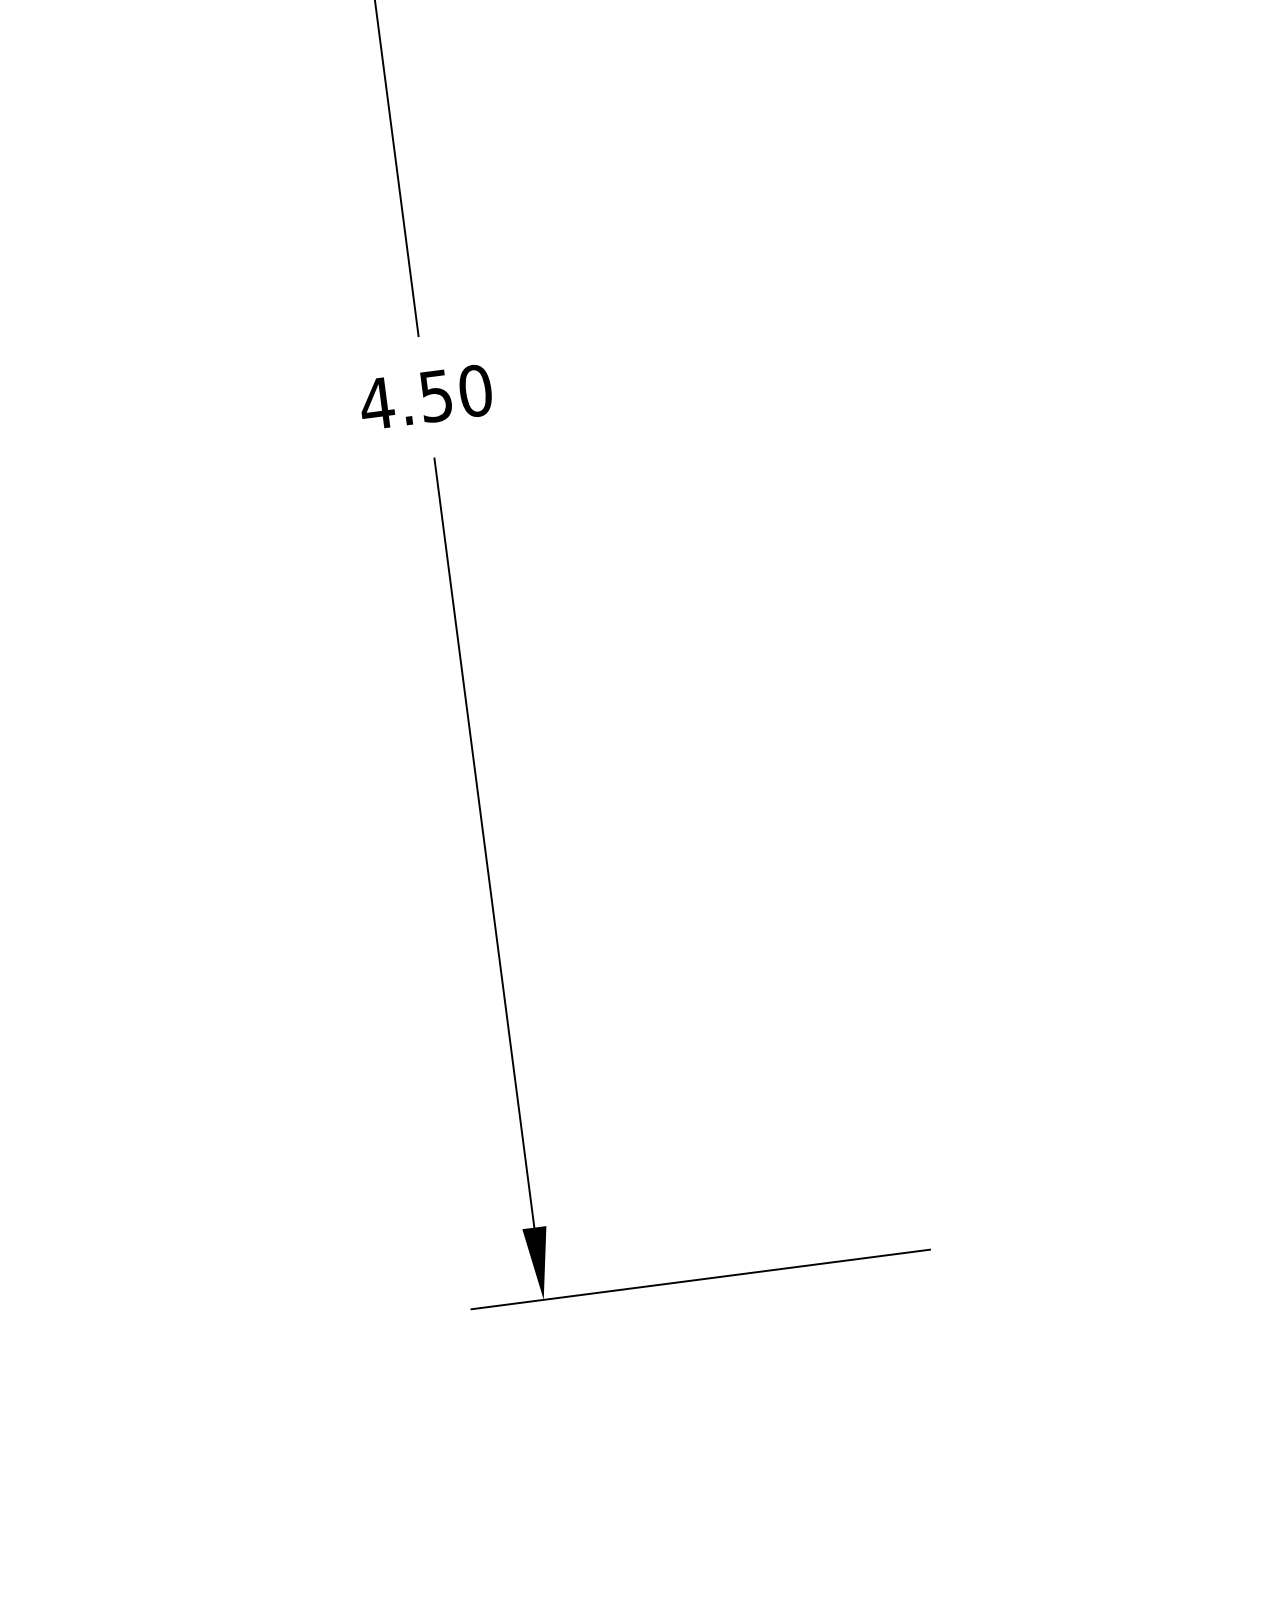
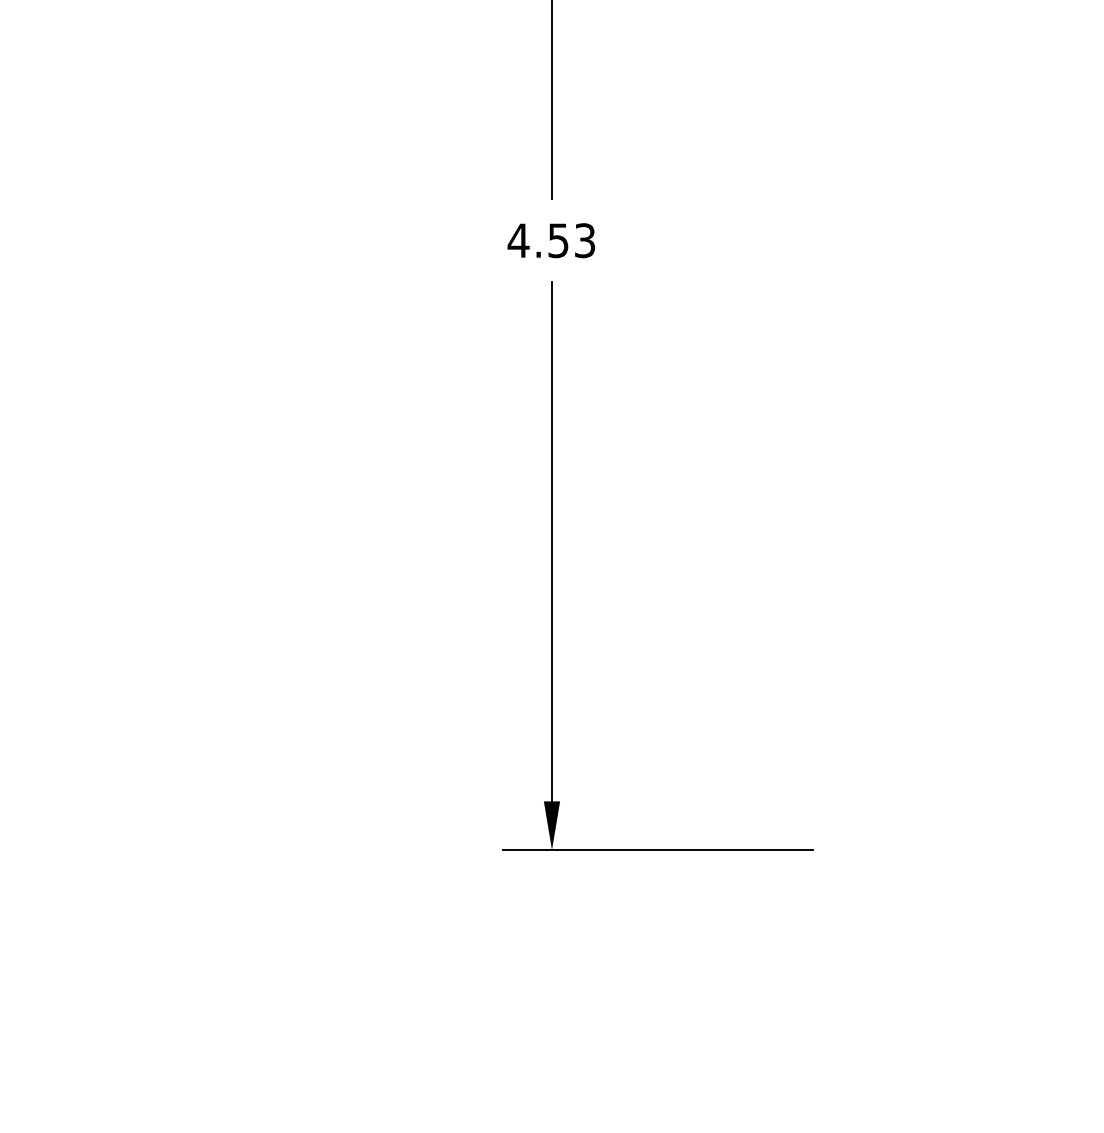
text: (474, 390) -> (584, 240), 4.50 -> 4.53

